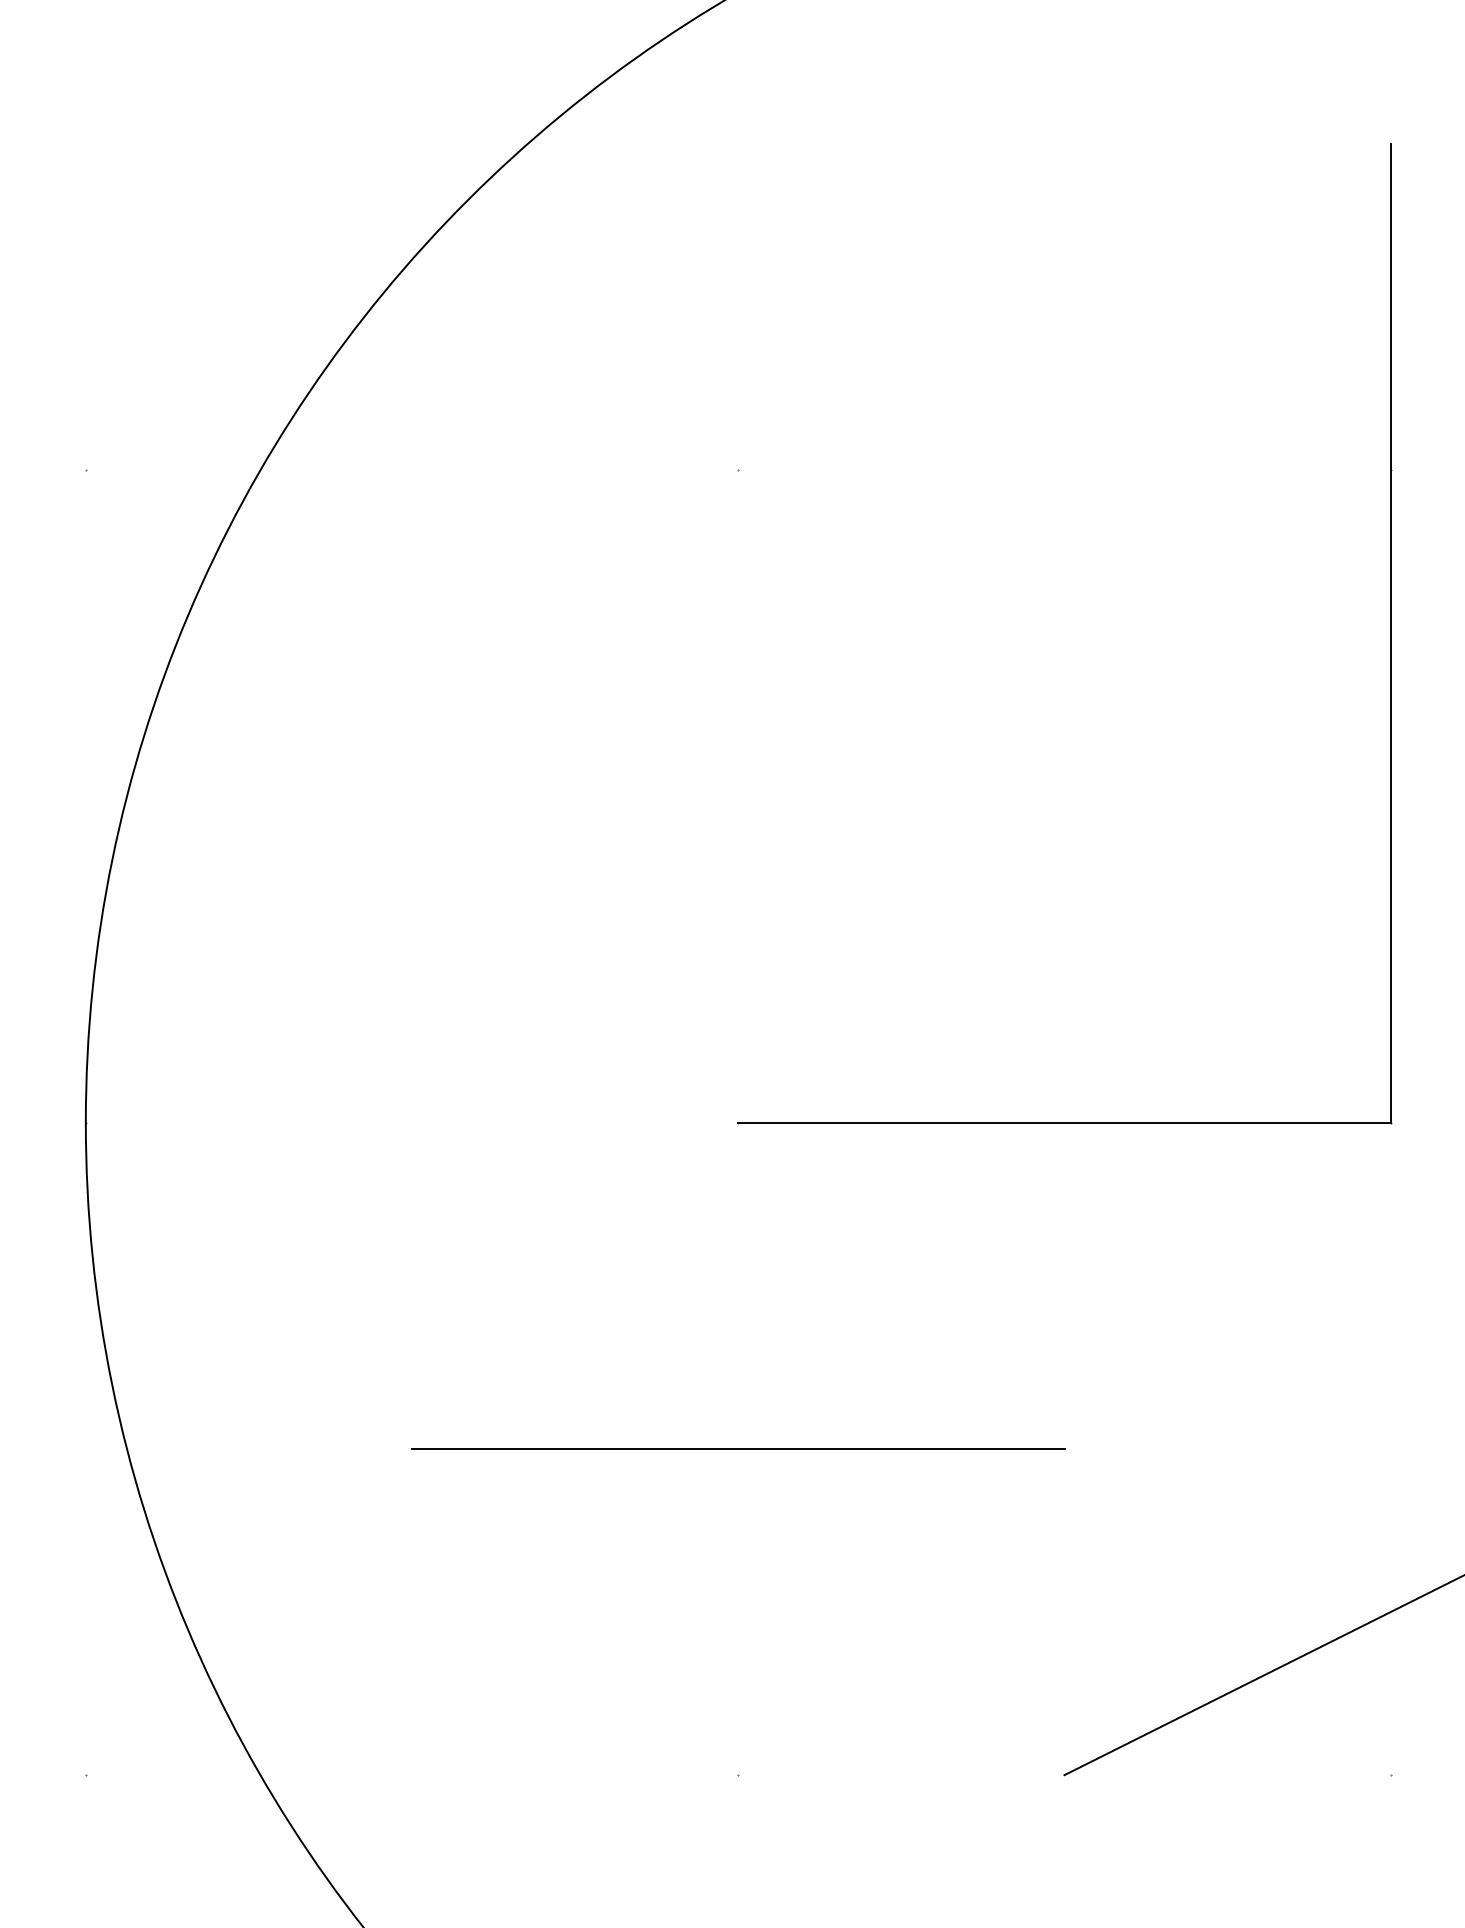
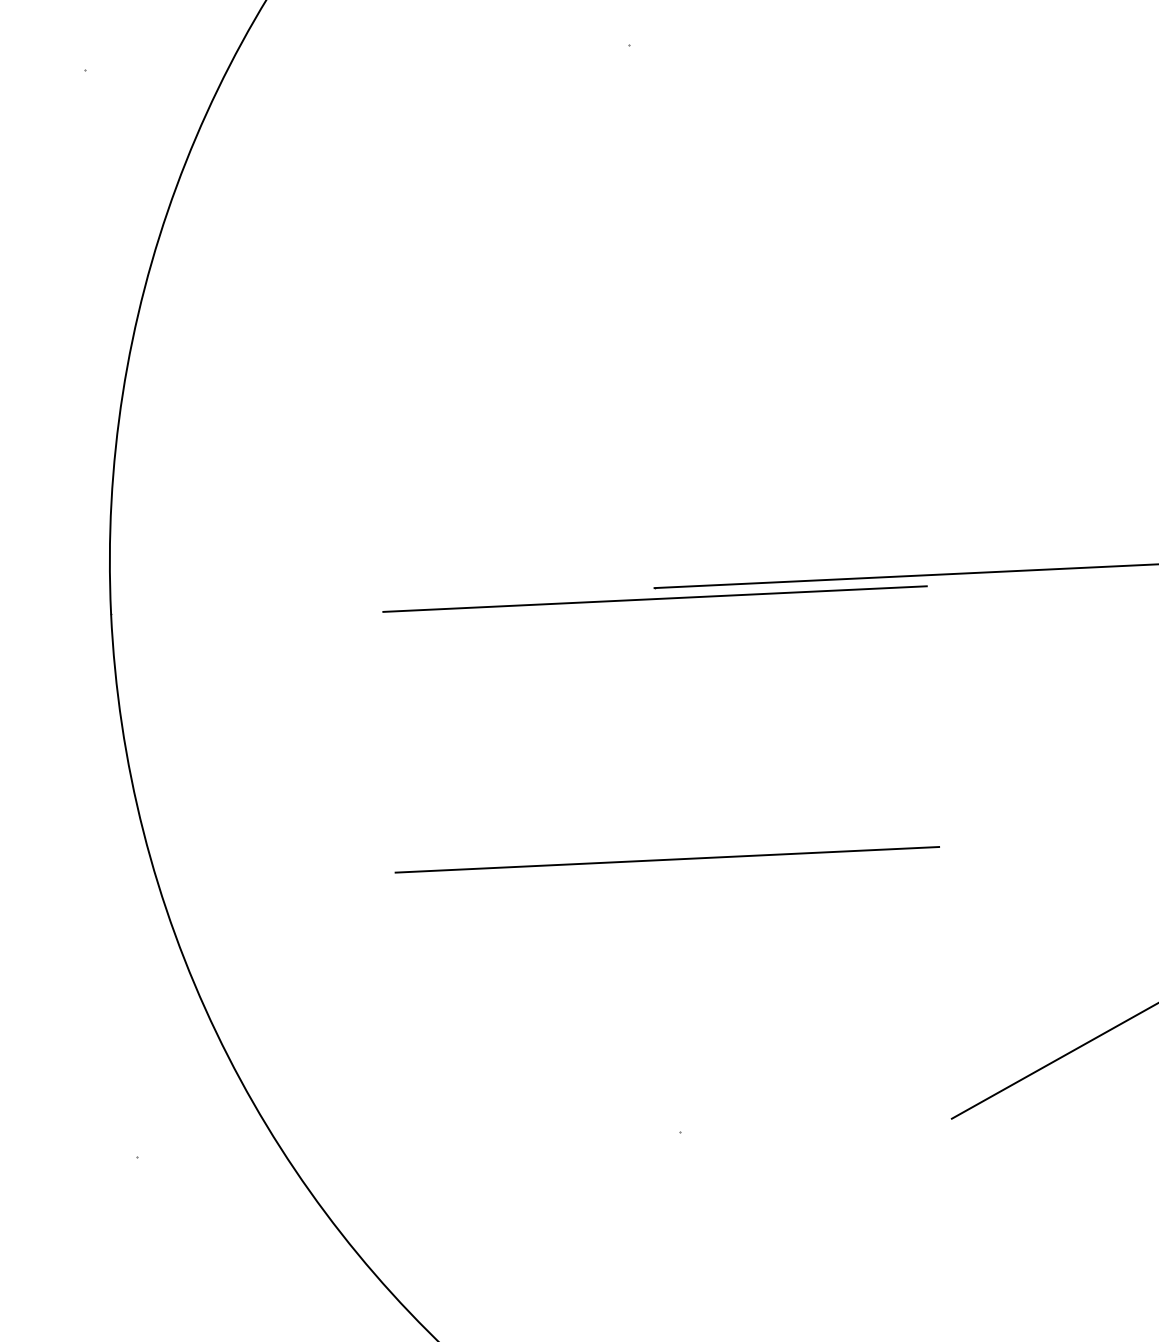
line: (738, 1135) -> (655, 598), added

